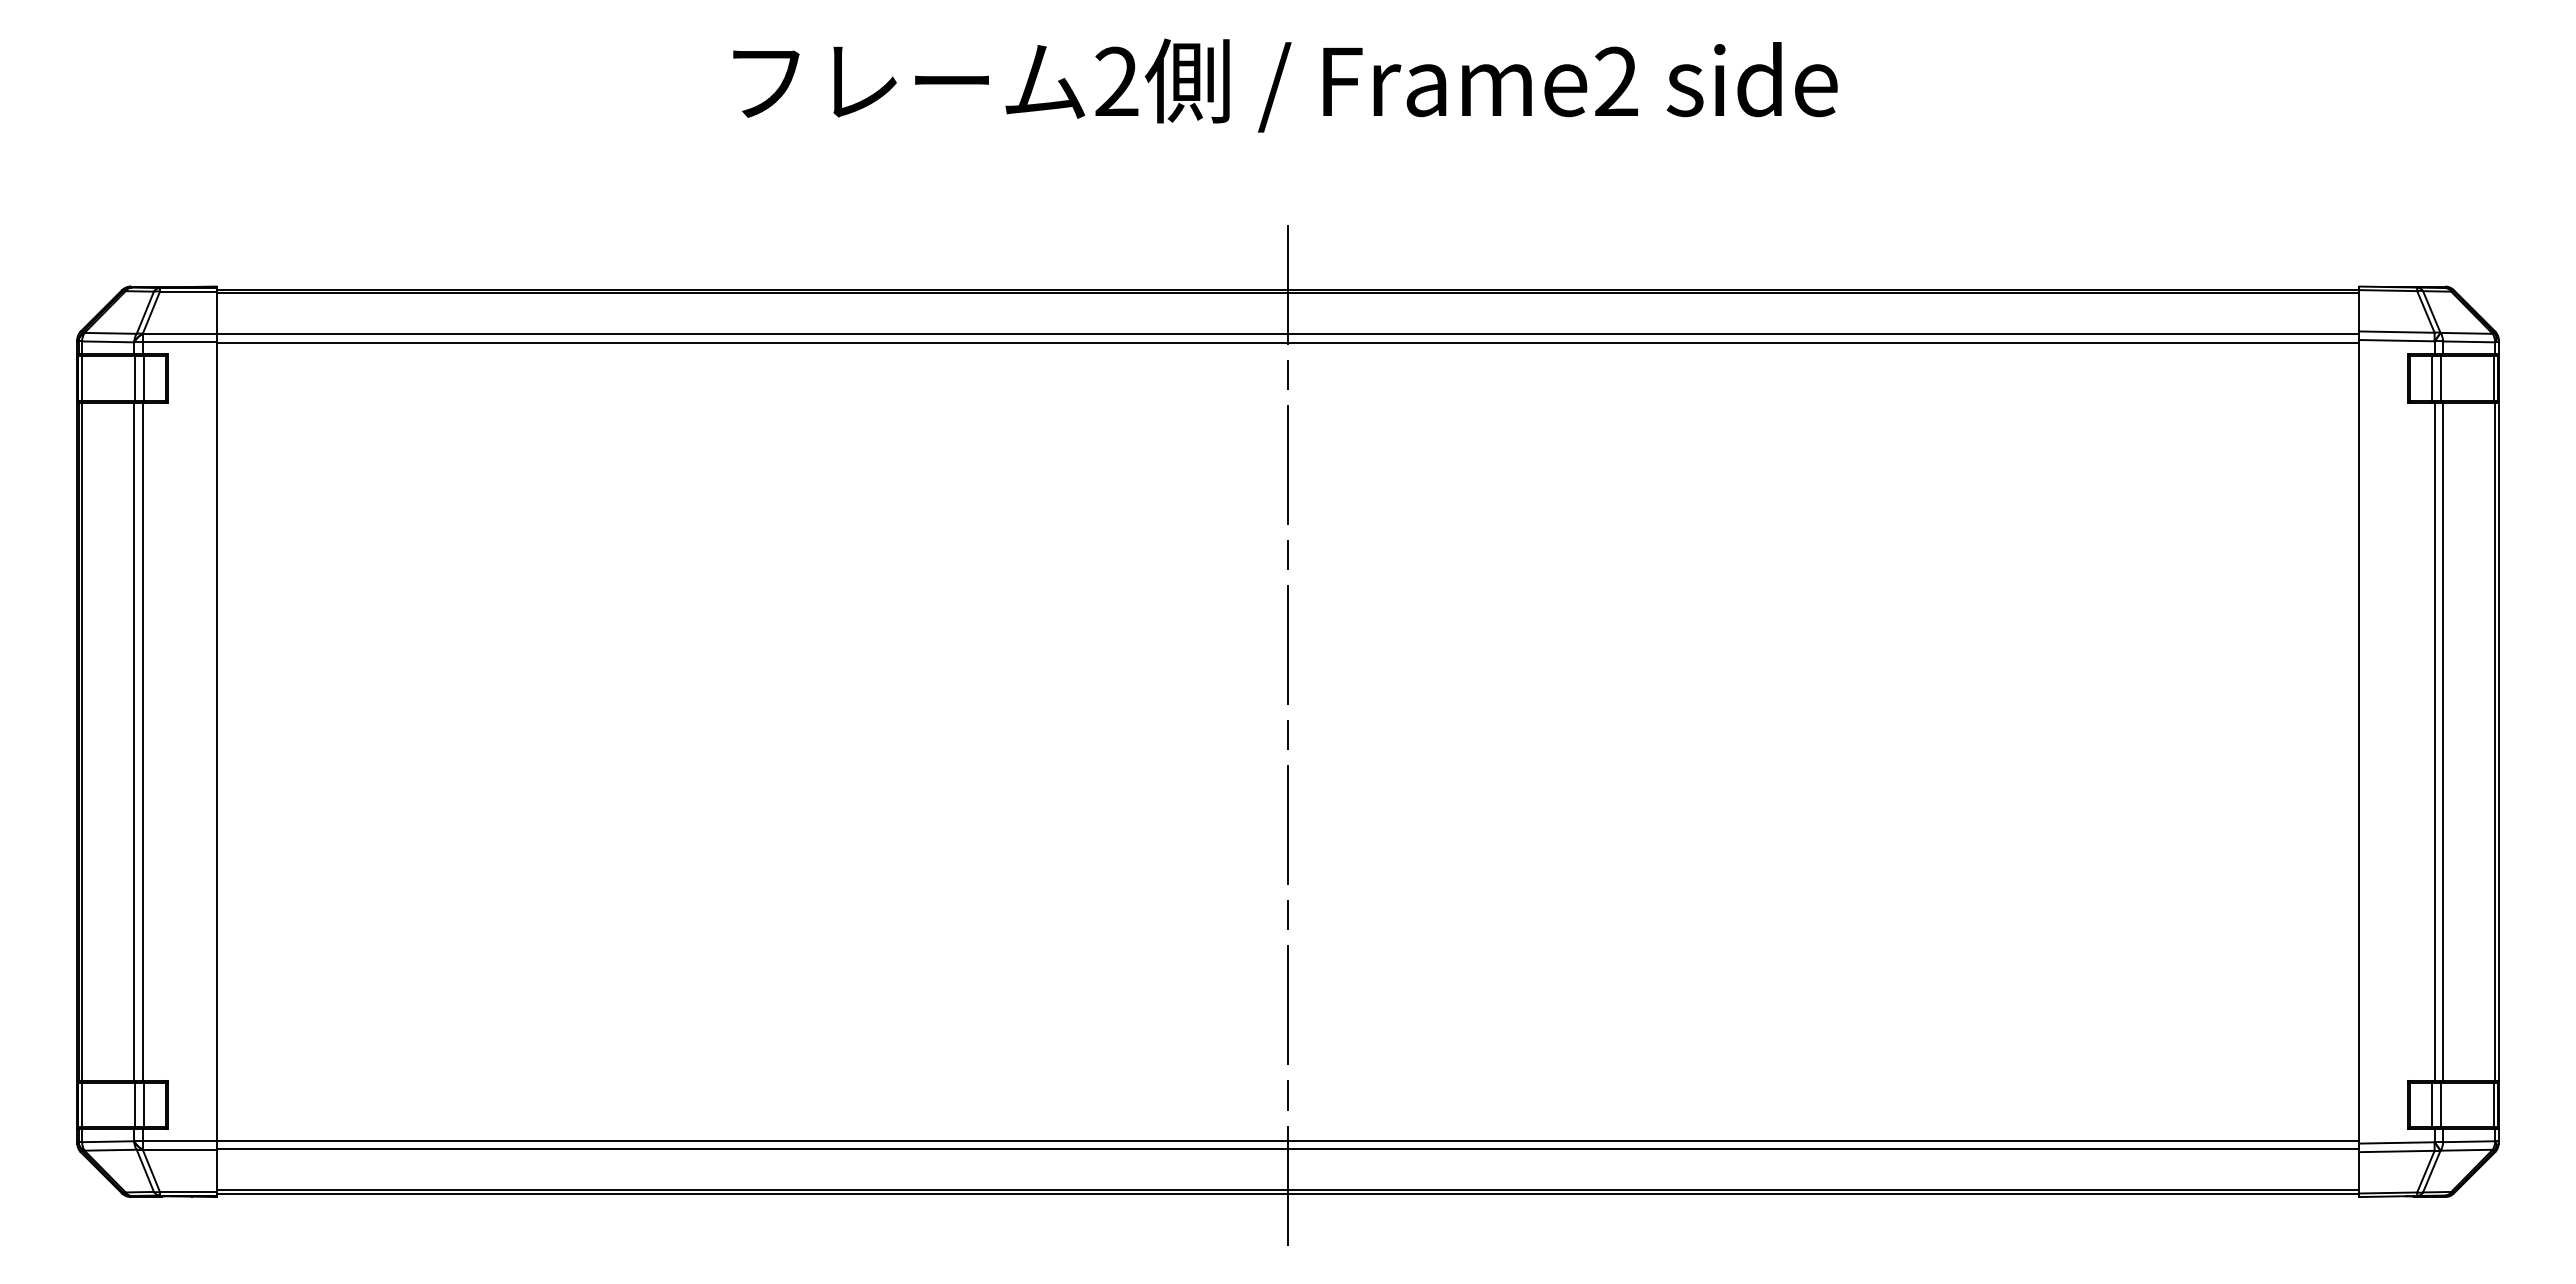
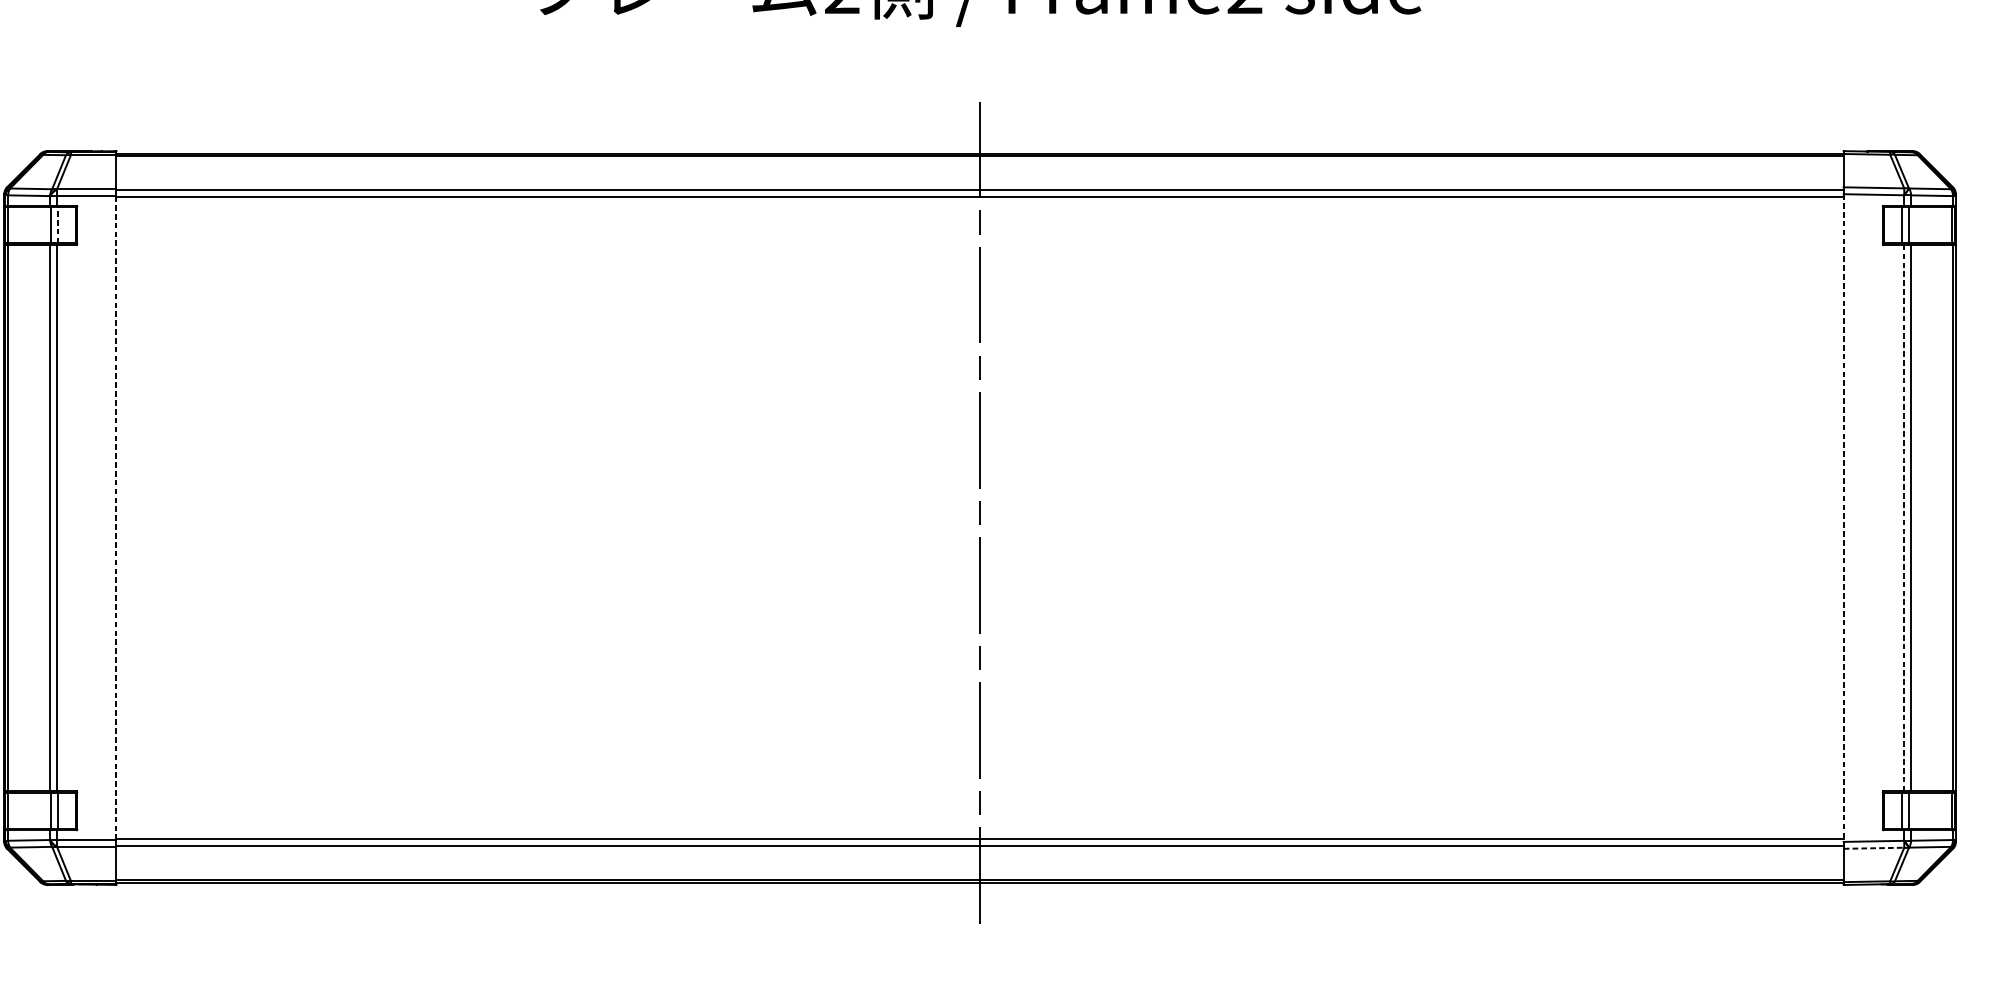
line: (144, 378) -> (58, 225), solid -> dashed
line: (2359, 741) -> (1843, 517), solid -> dashed
line: (216, 742) -> (116, 518), solid -> dashed
line: (2434, 742) -> (1904, 518), solid -> dashed
line: (2397, 1151) -> (1874, 848), solid -> dashed

